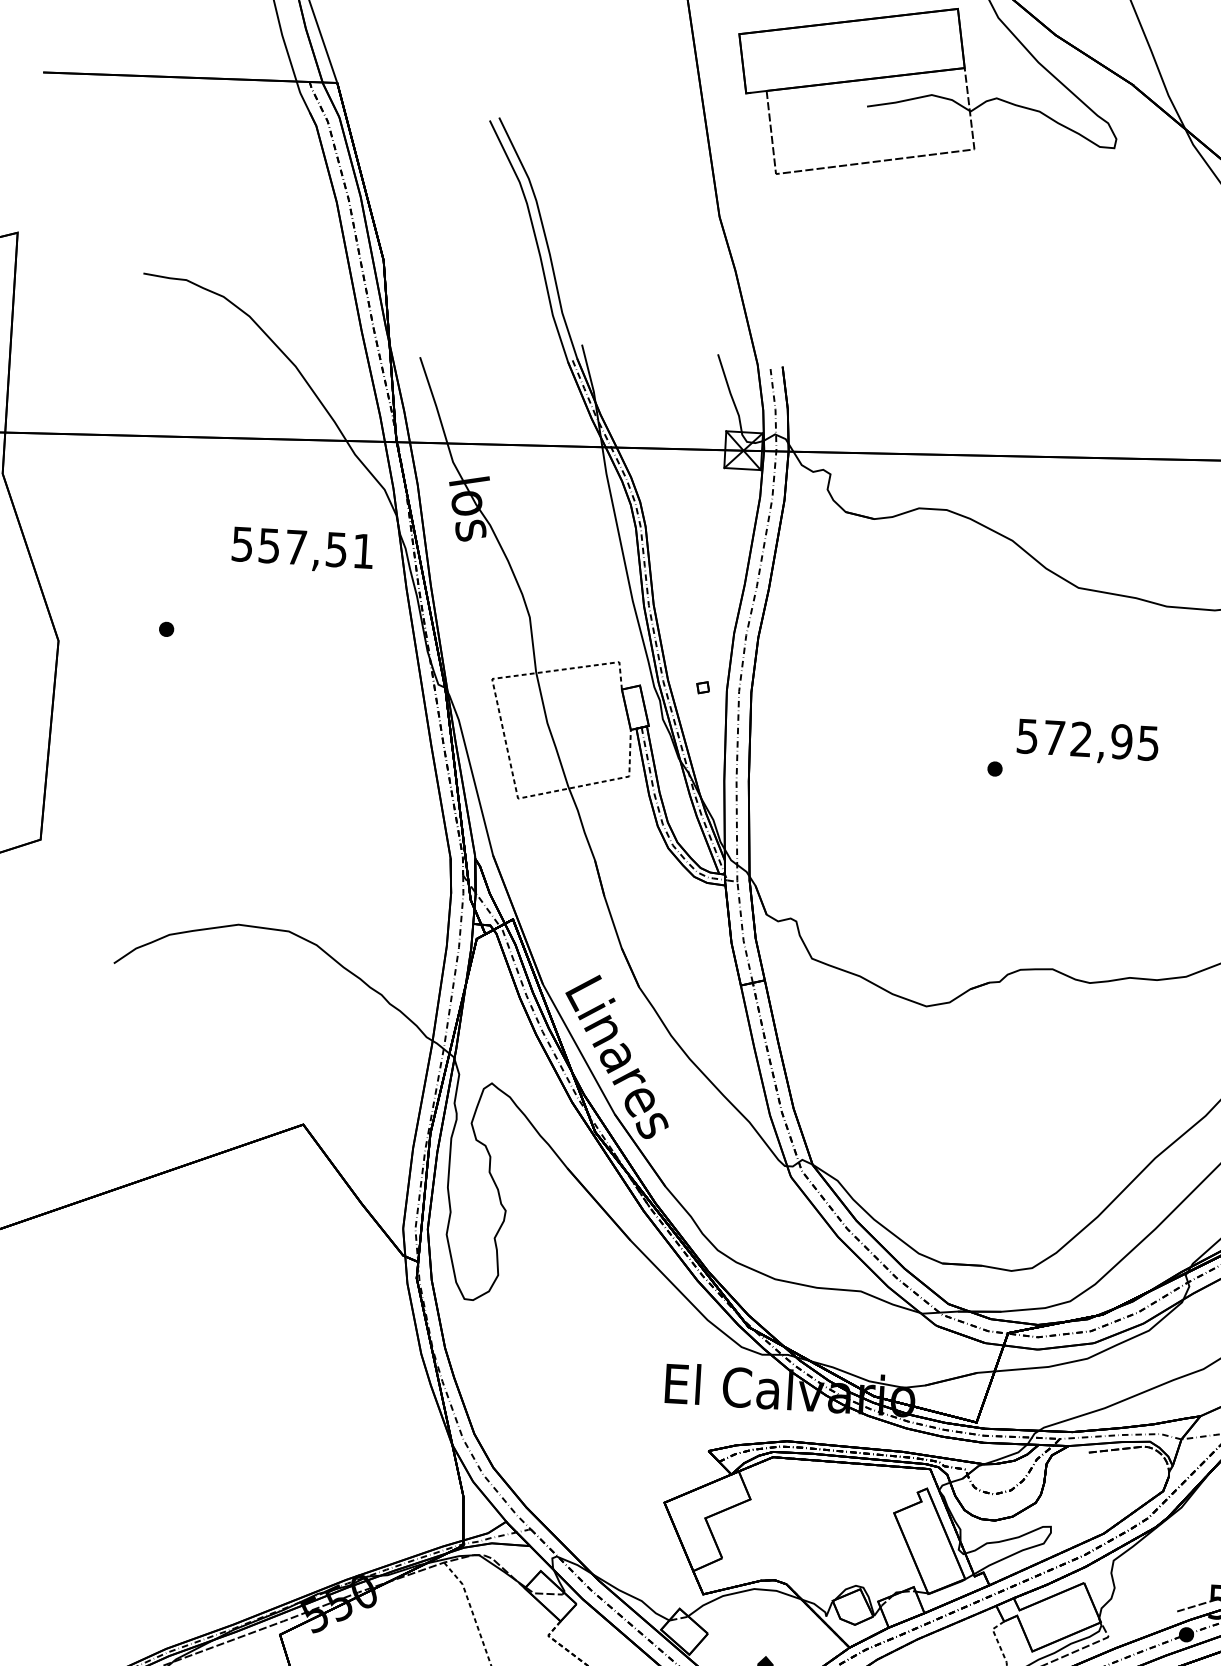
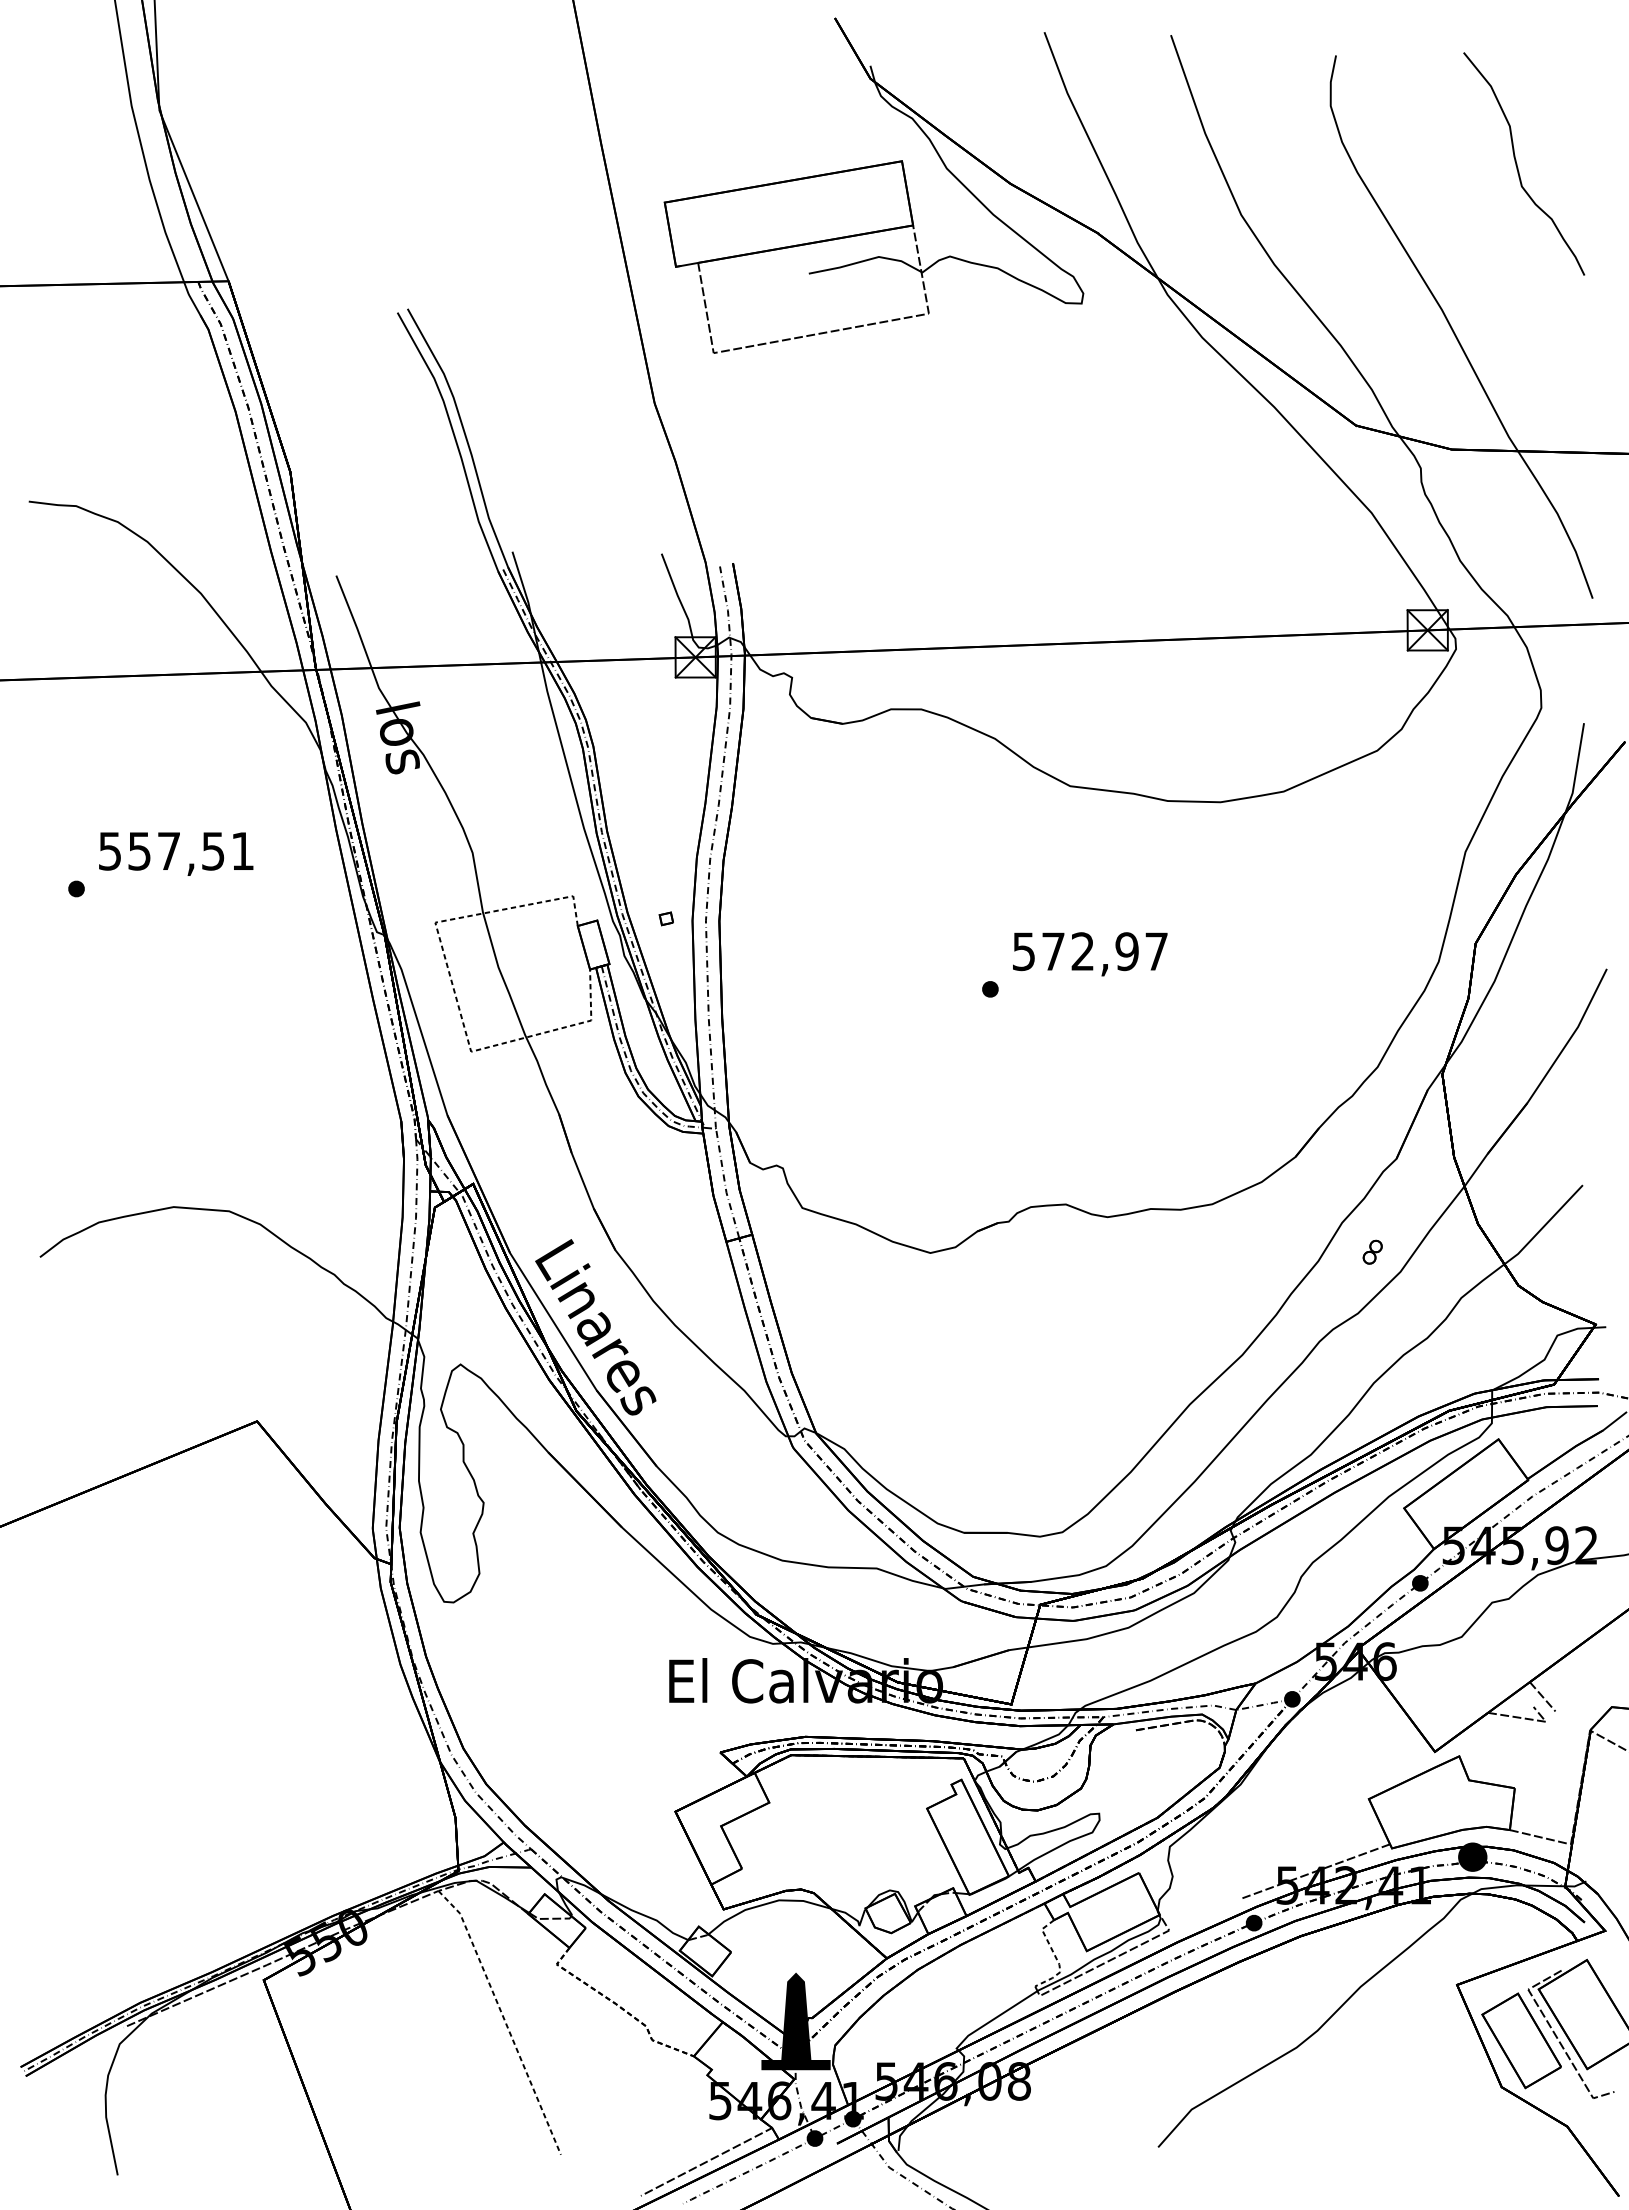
text: (302, 549) -> (176, 853), moved
text: (1148, 743) -> (1156, 951), 572,95 -> 572,97

